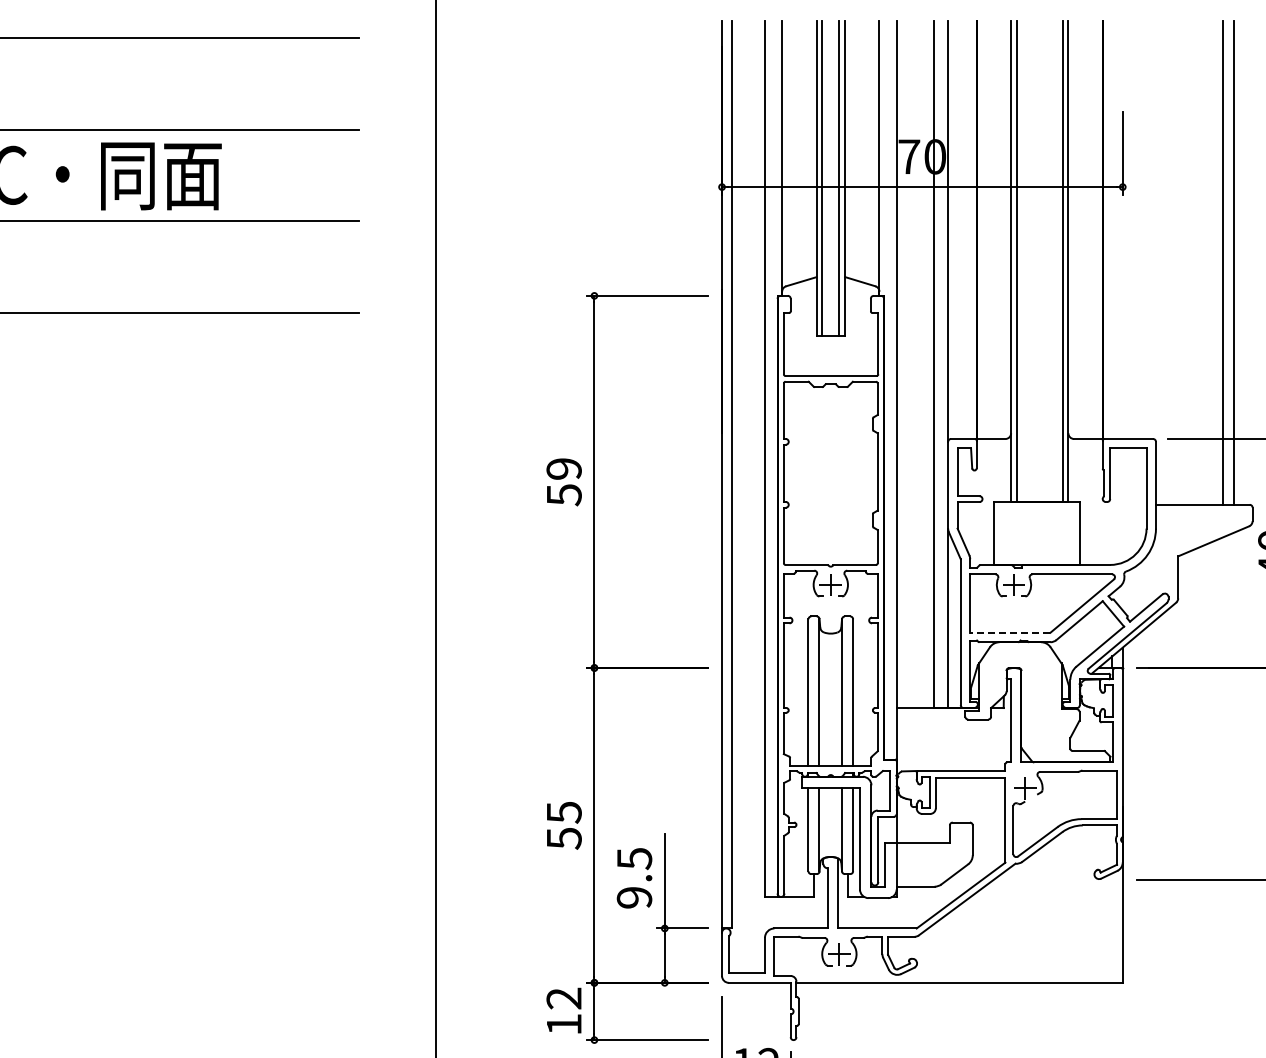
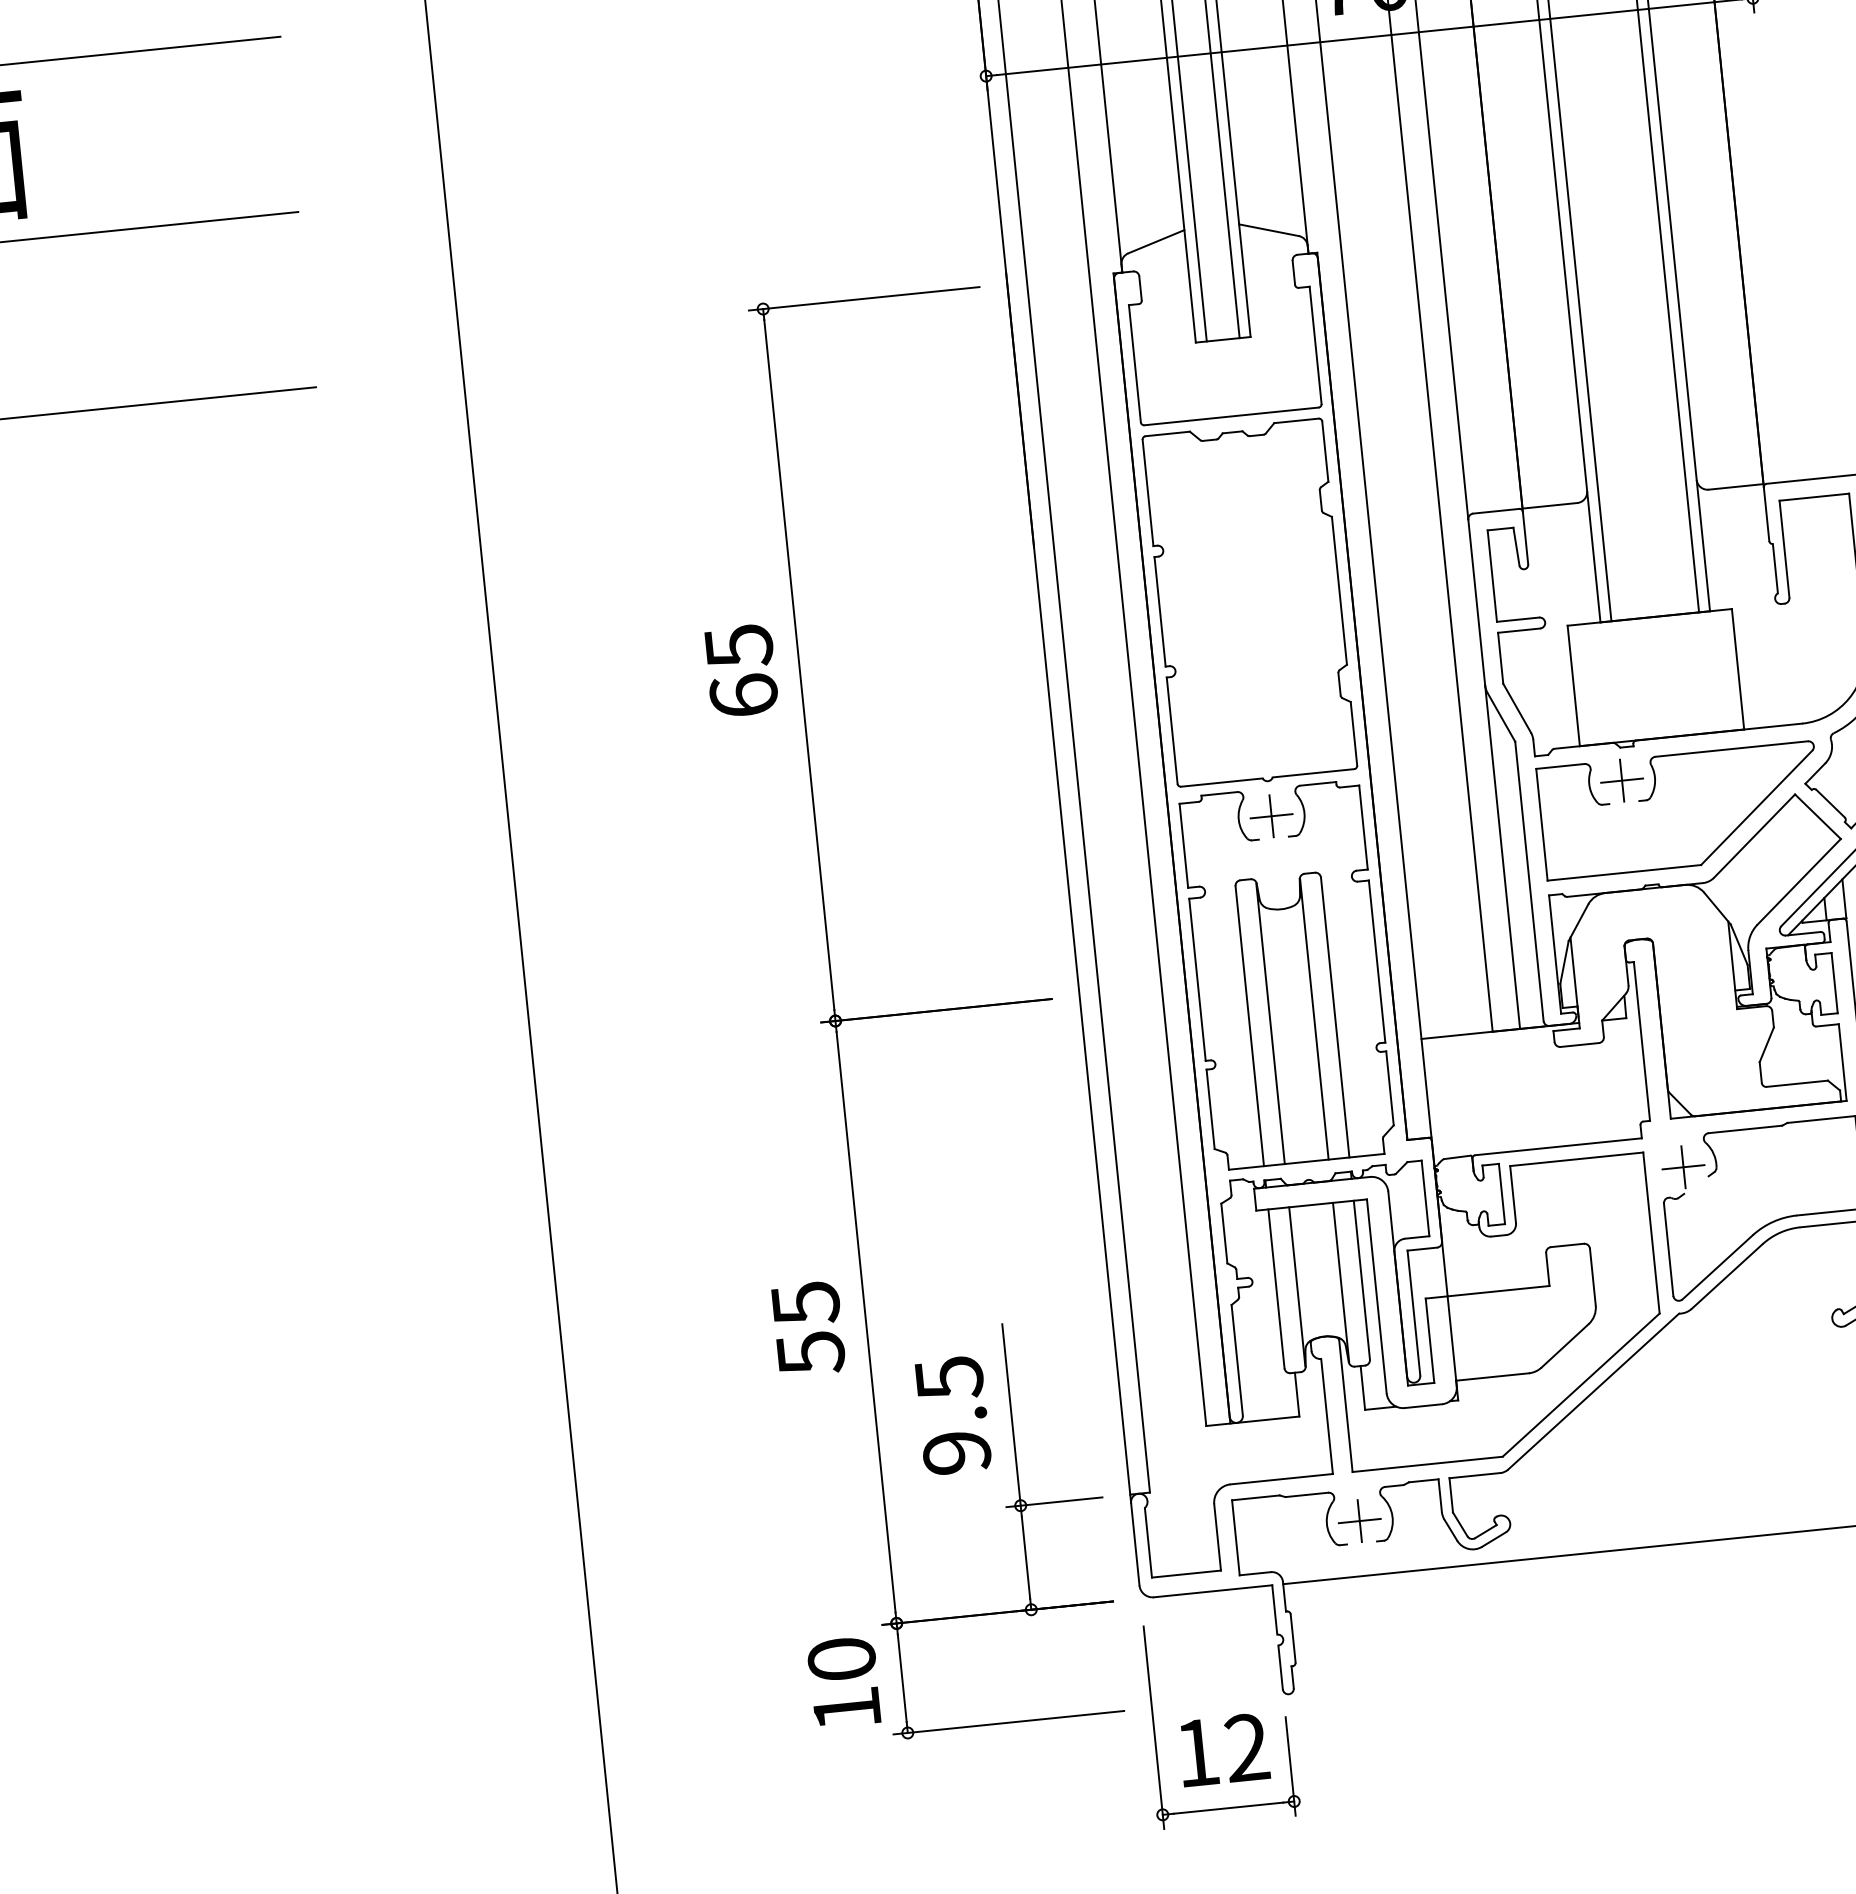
text: (563, 482) -> (740, 672), 59 -> 65
line: (1009, 632) -> (1622, 872), dashed -> solid
text: (563, 998) -> (840, 1659), 12 -> 10

